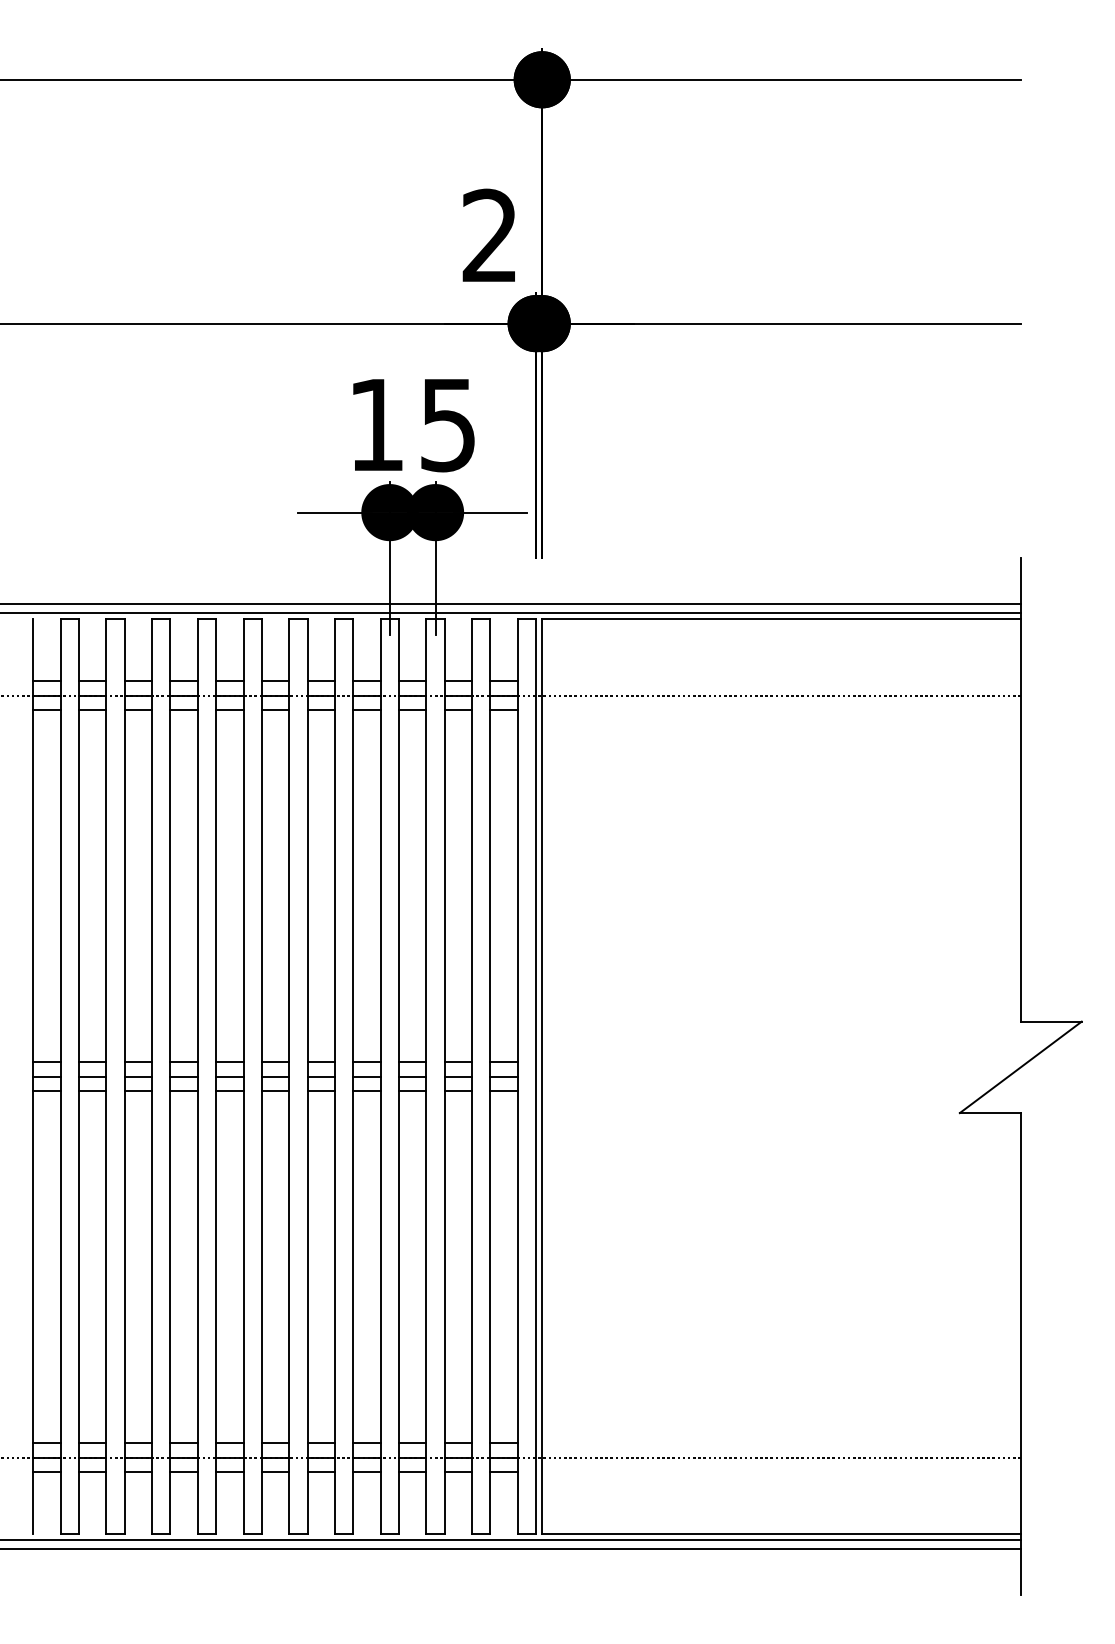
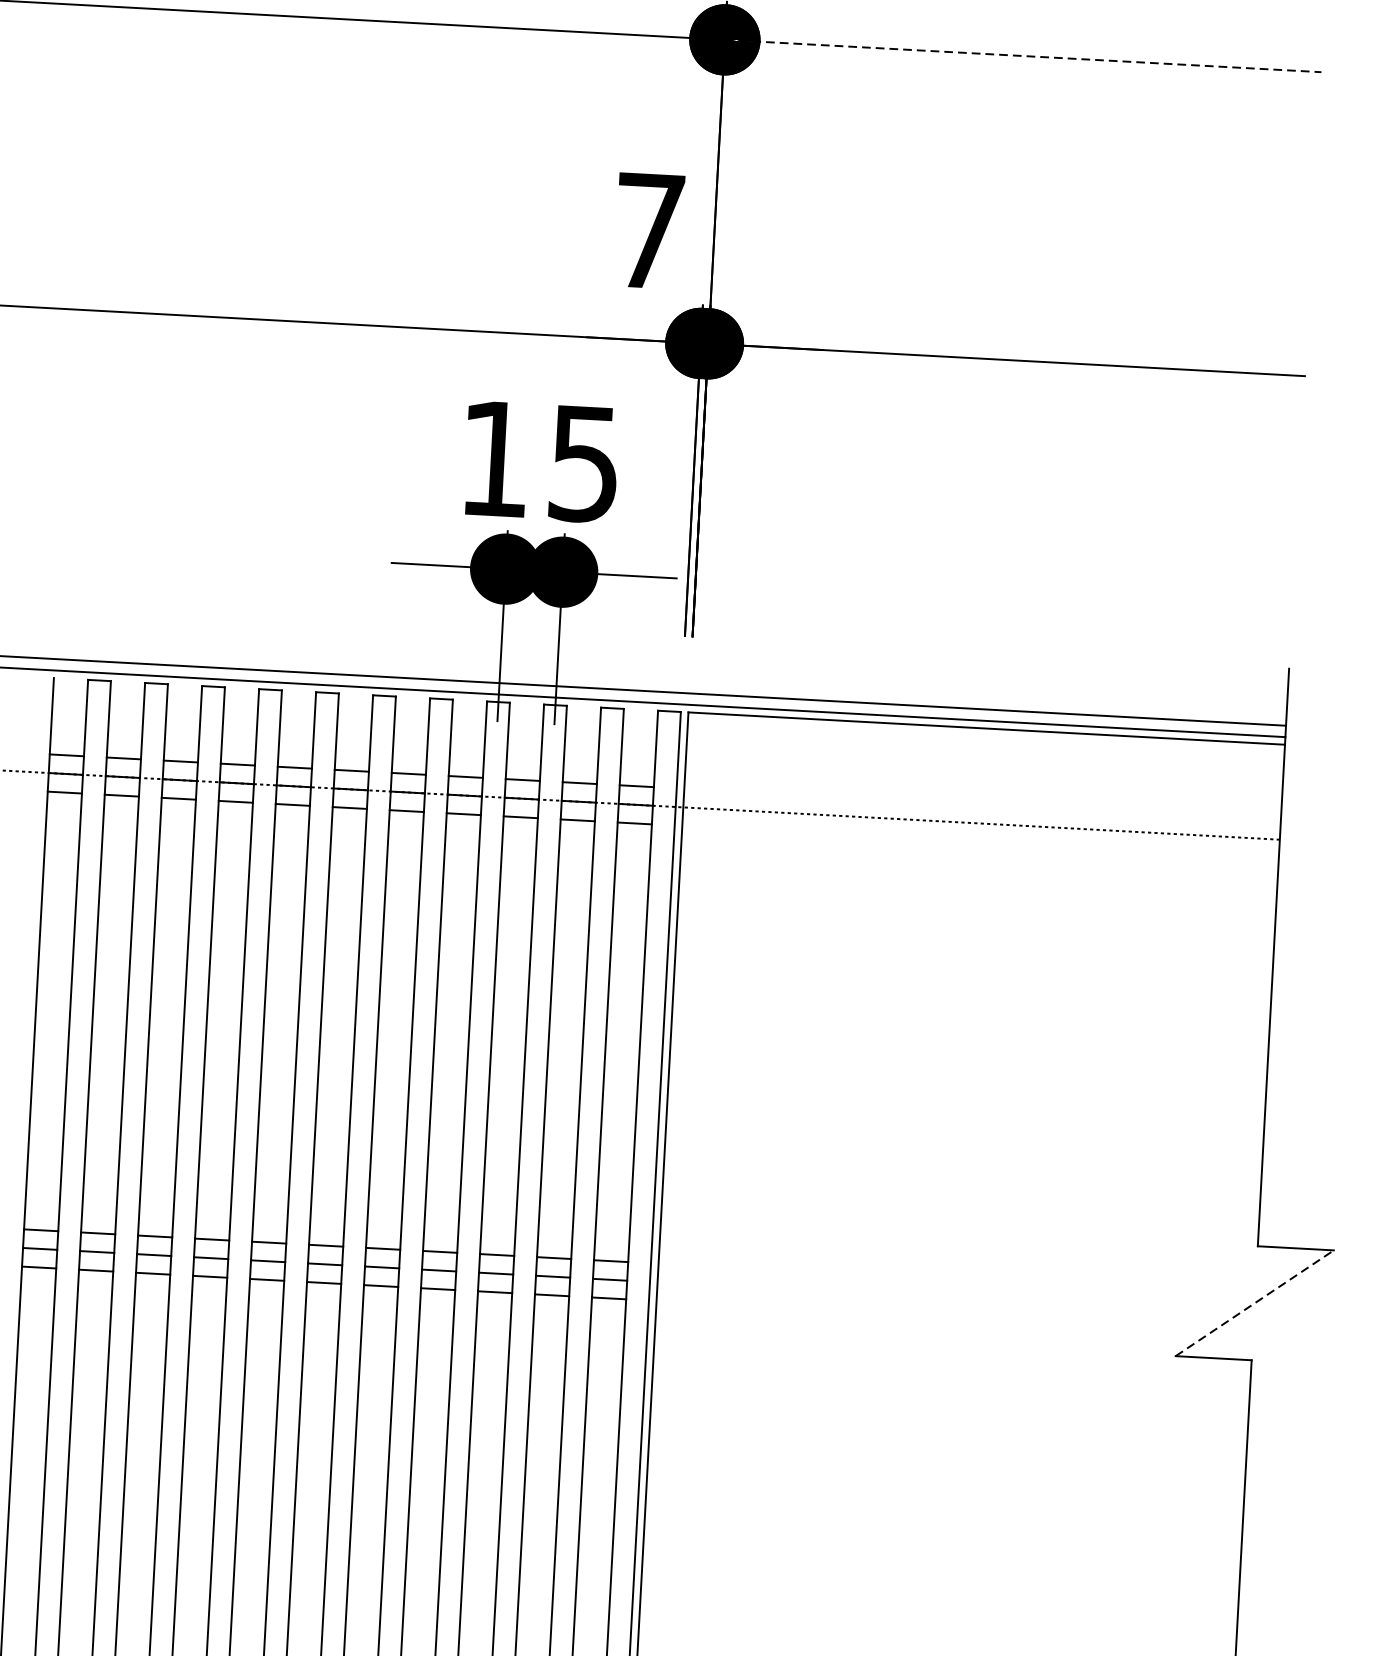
line: (782, 79) -> (1024, 55), solid -> dashed
text: (489, 234) -> (648, 229), 2 -> 7
line: (1021, 1067) -> (1255, 1303), solid -> dashed

